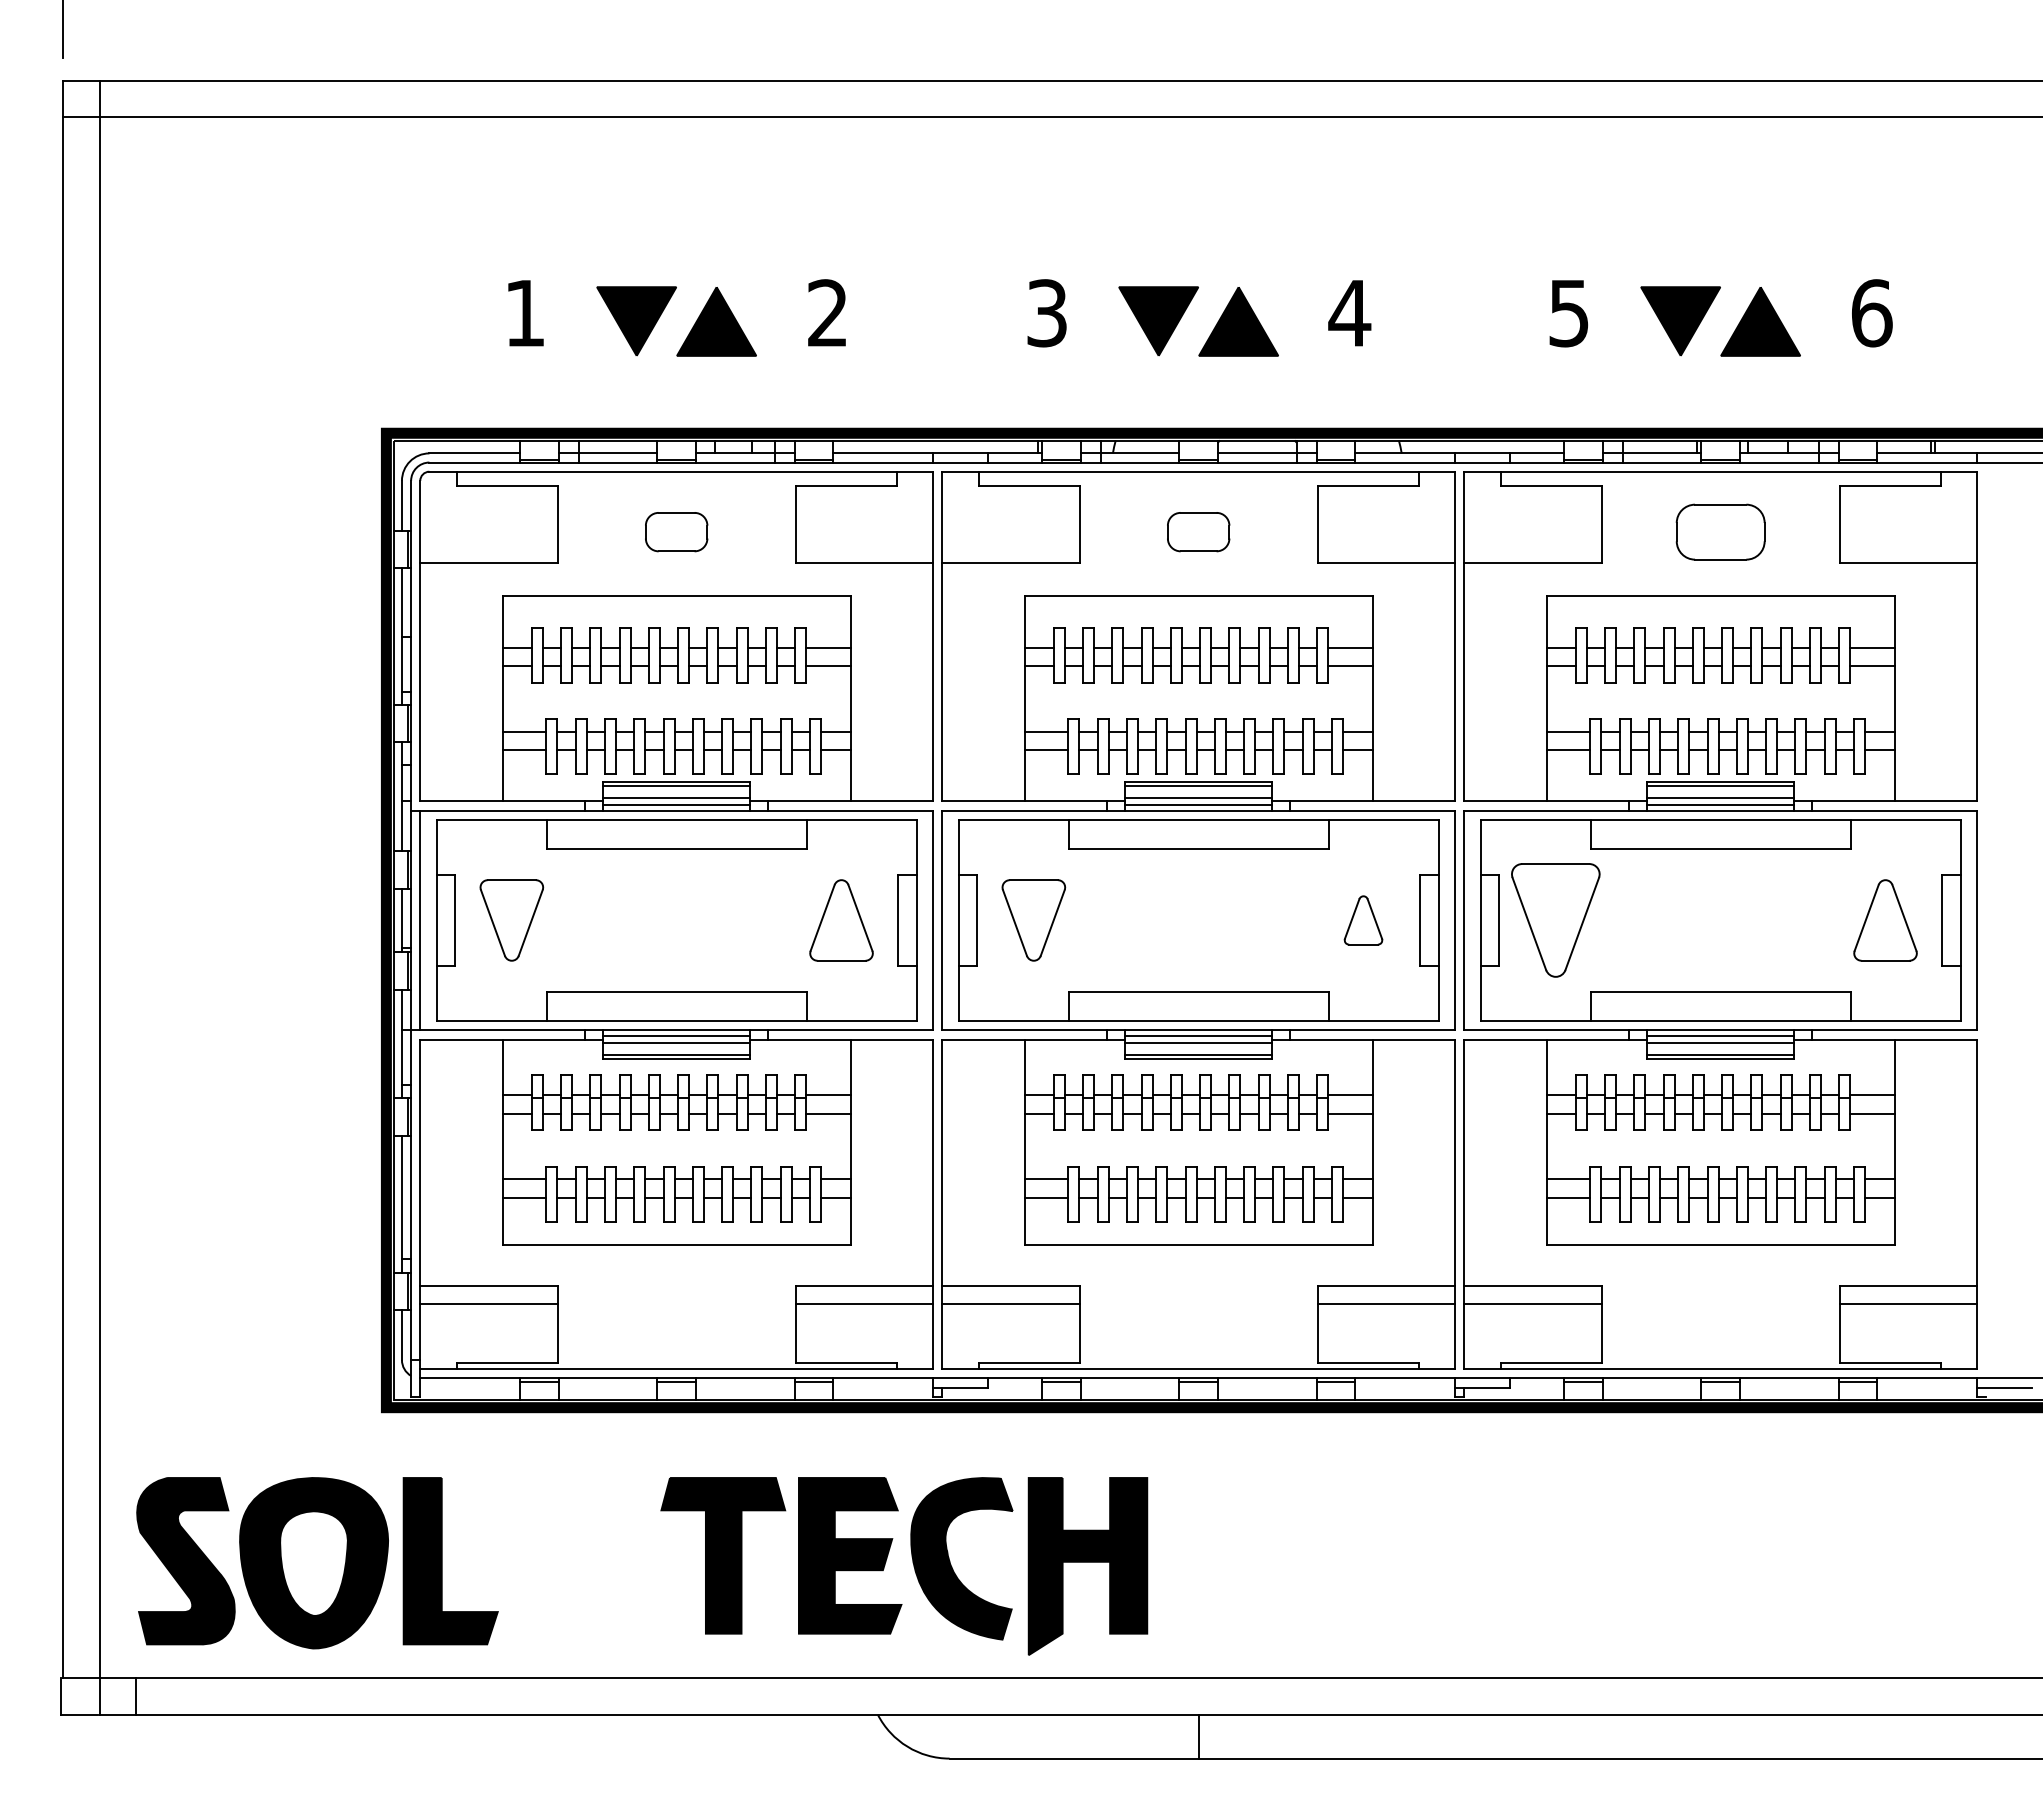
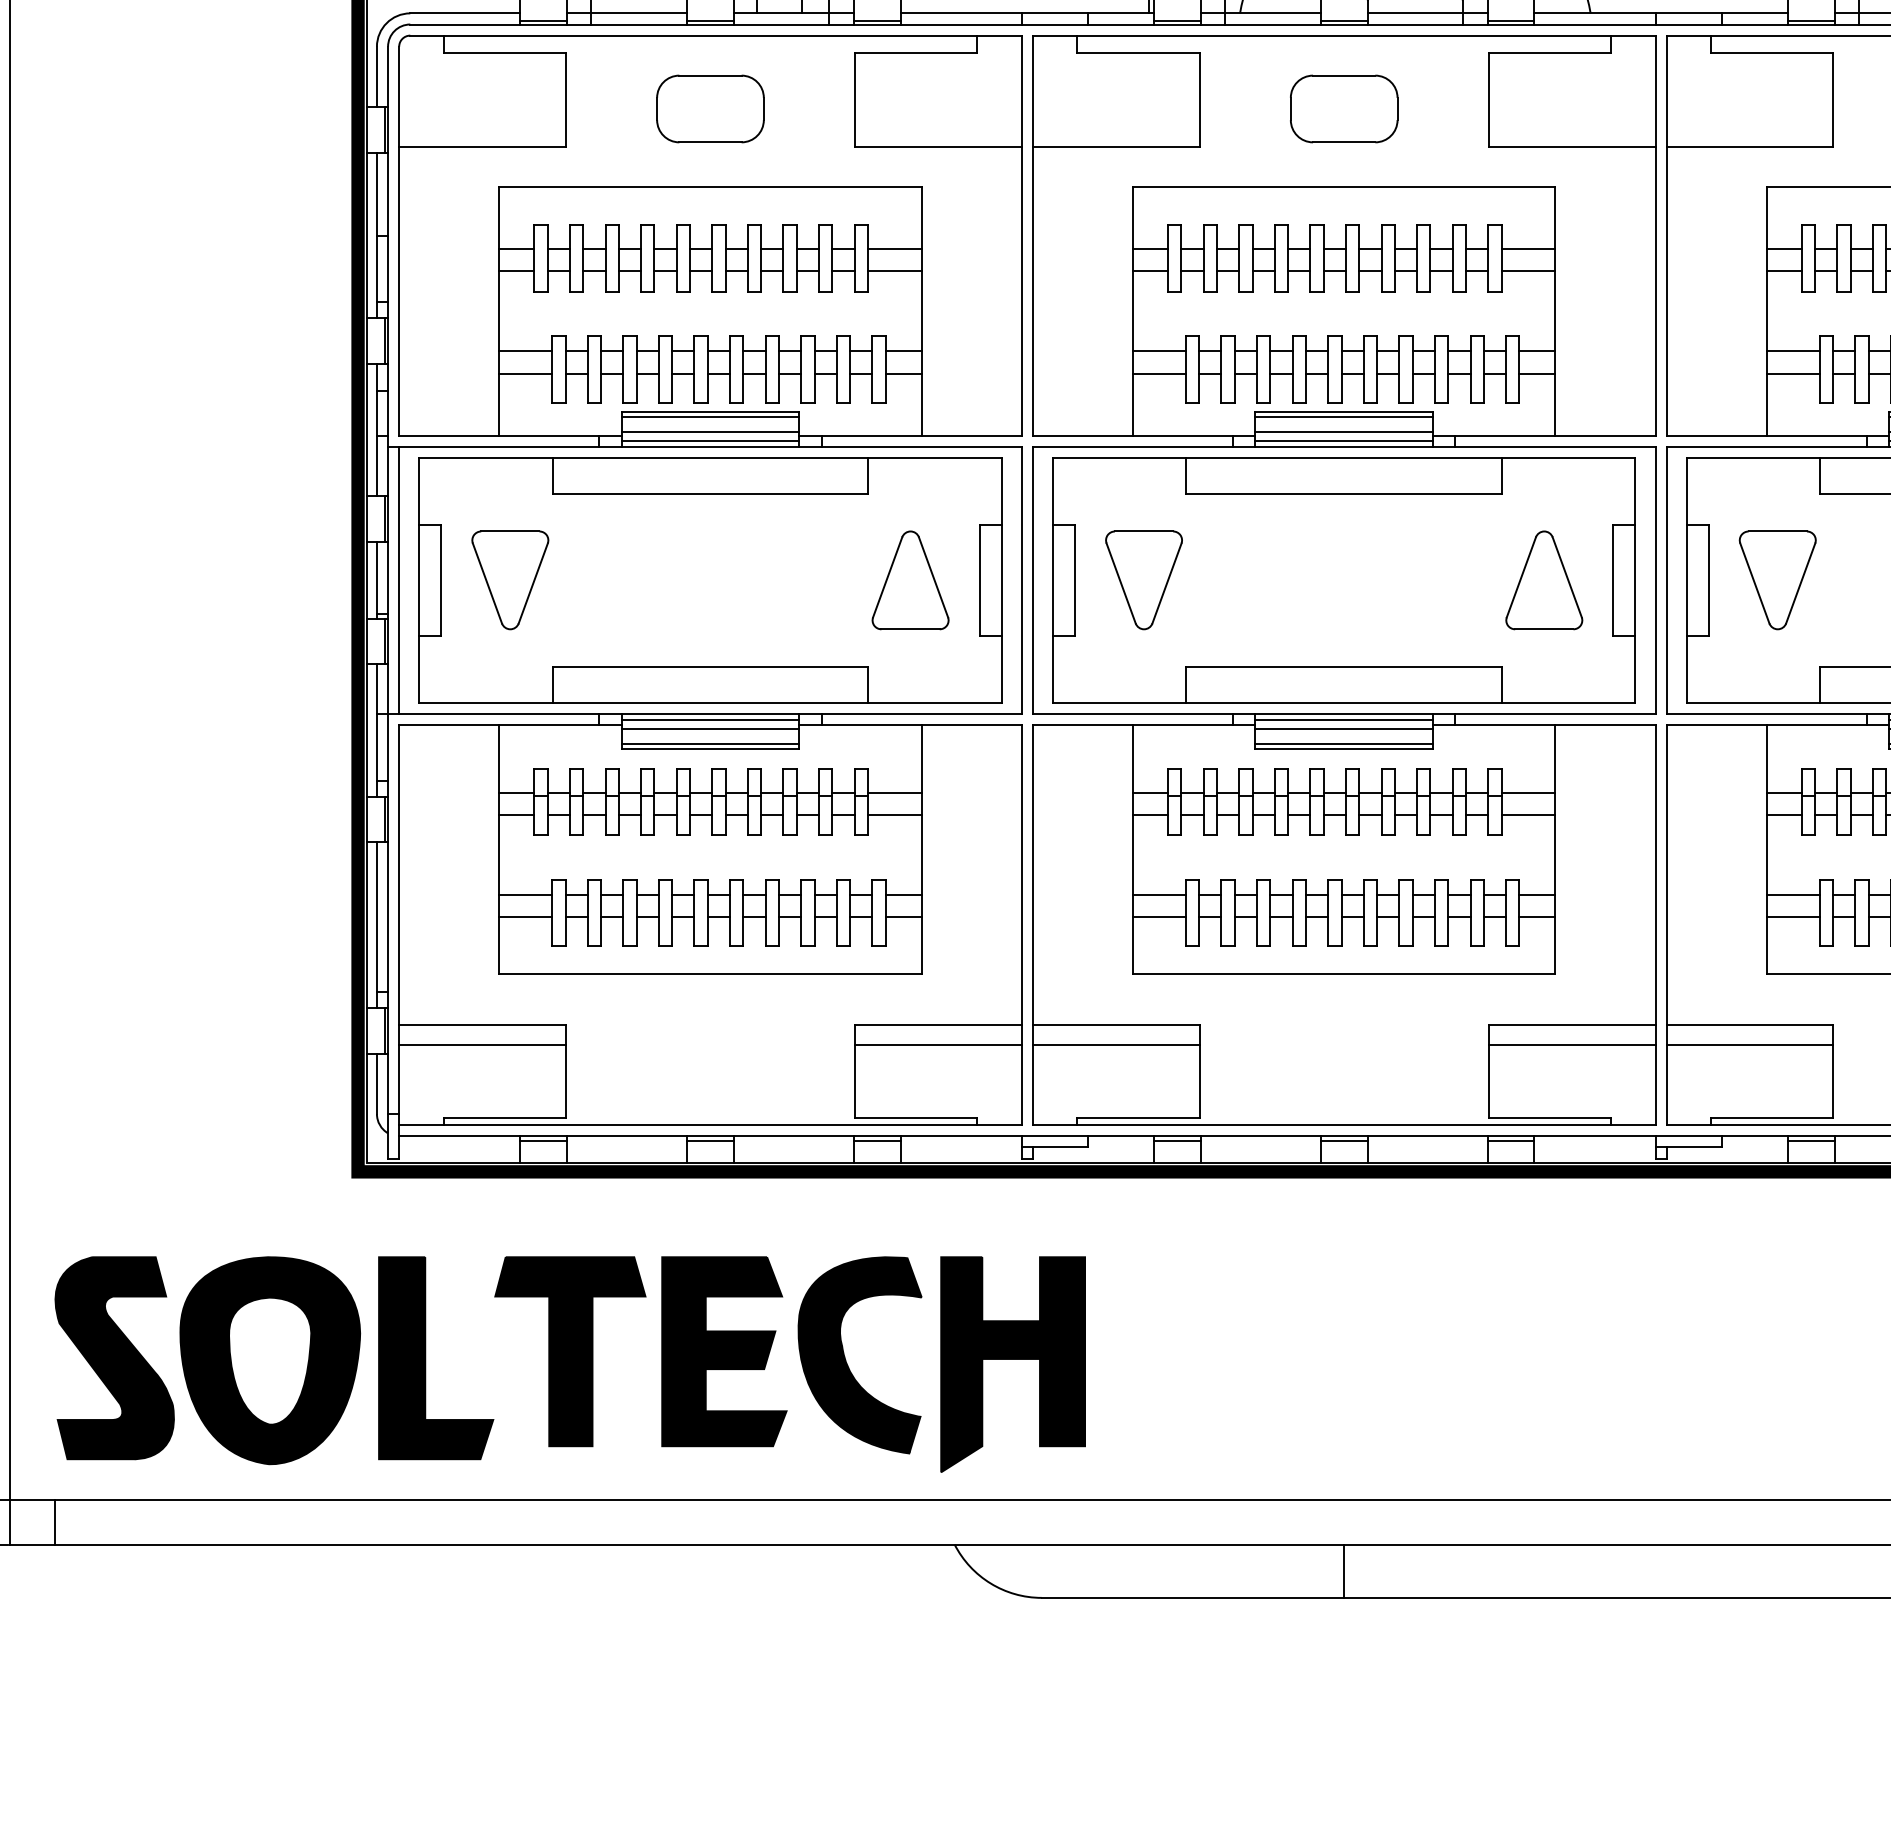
part: (676, 531) -> (710, 108), size x1.43
part: (1198, 531) -> (1343, 108), size x1.43
part: (1363, 920) -> (1544, 580), size x1.67
part: (1555, 920) -> (1777, 580), size x0.71
part: (912, 1563) -> (800, 1361), moved

